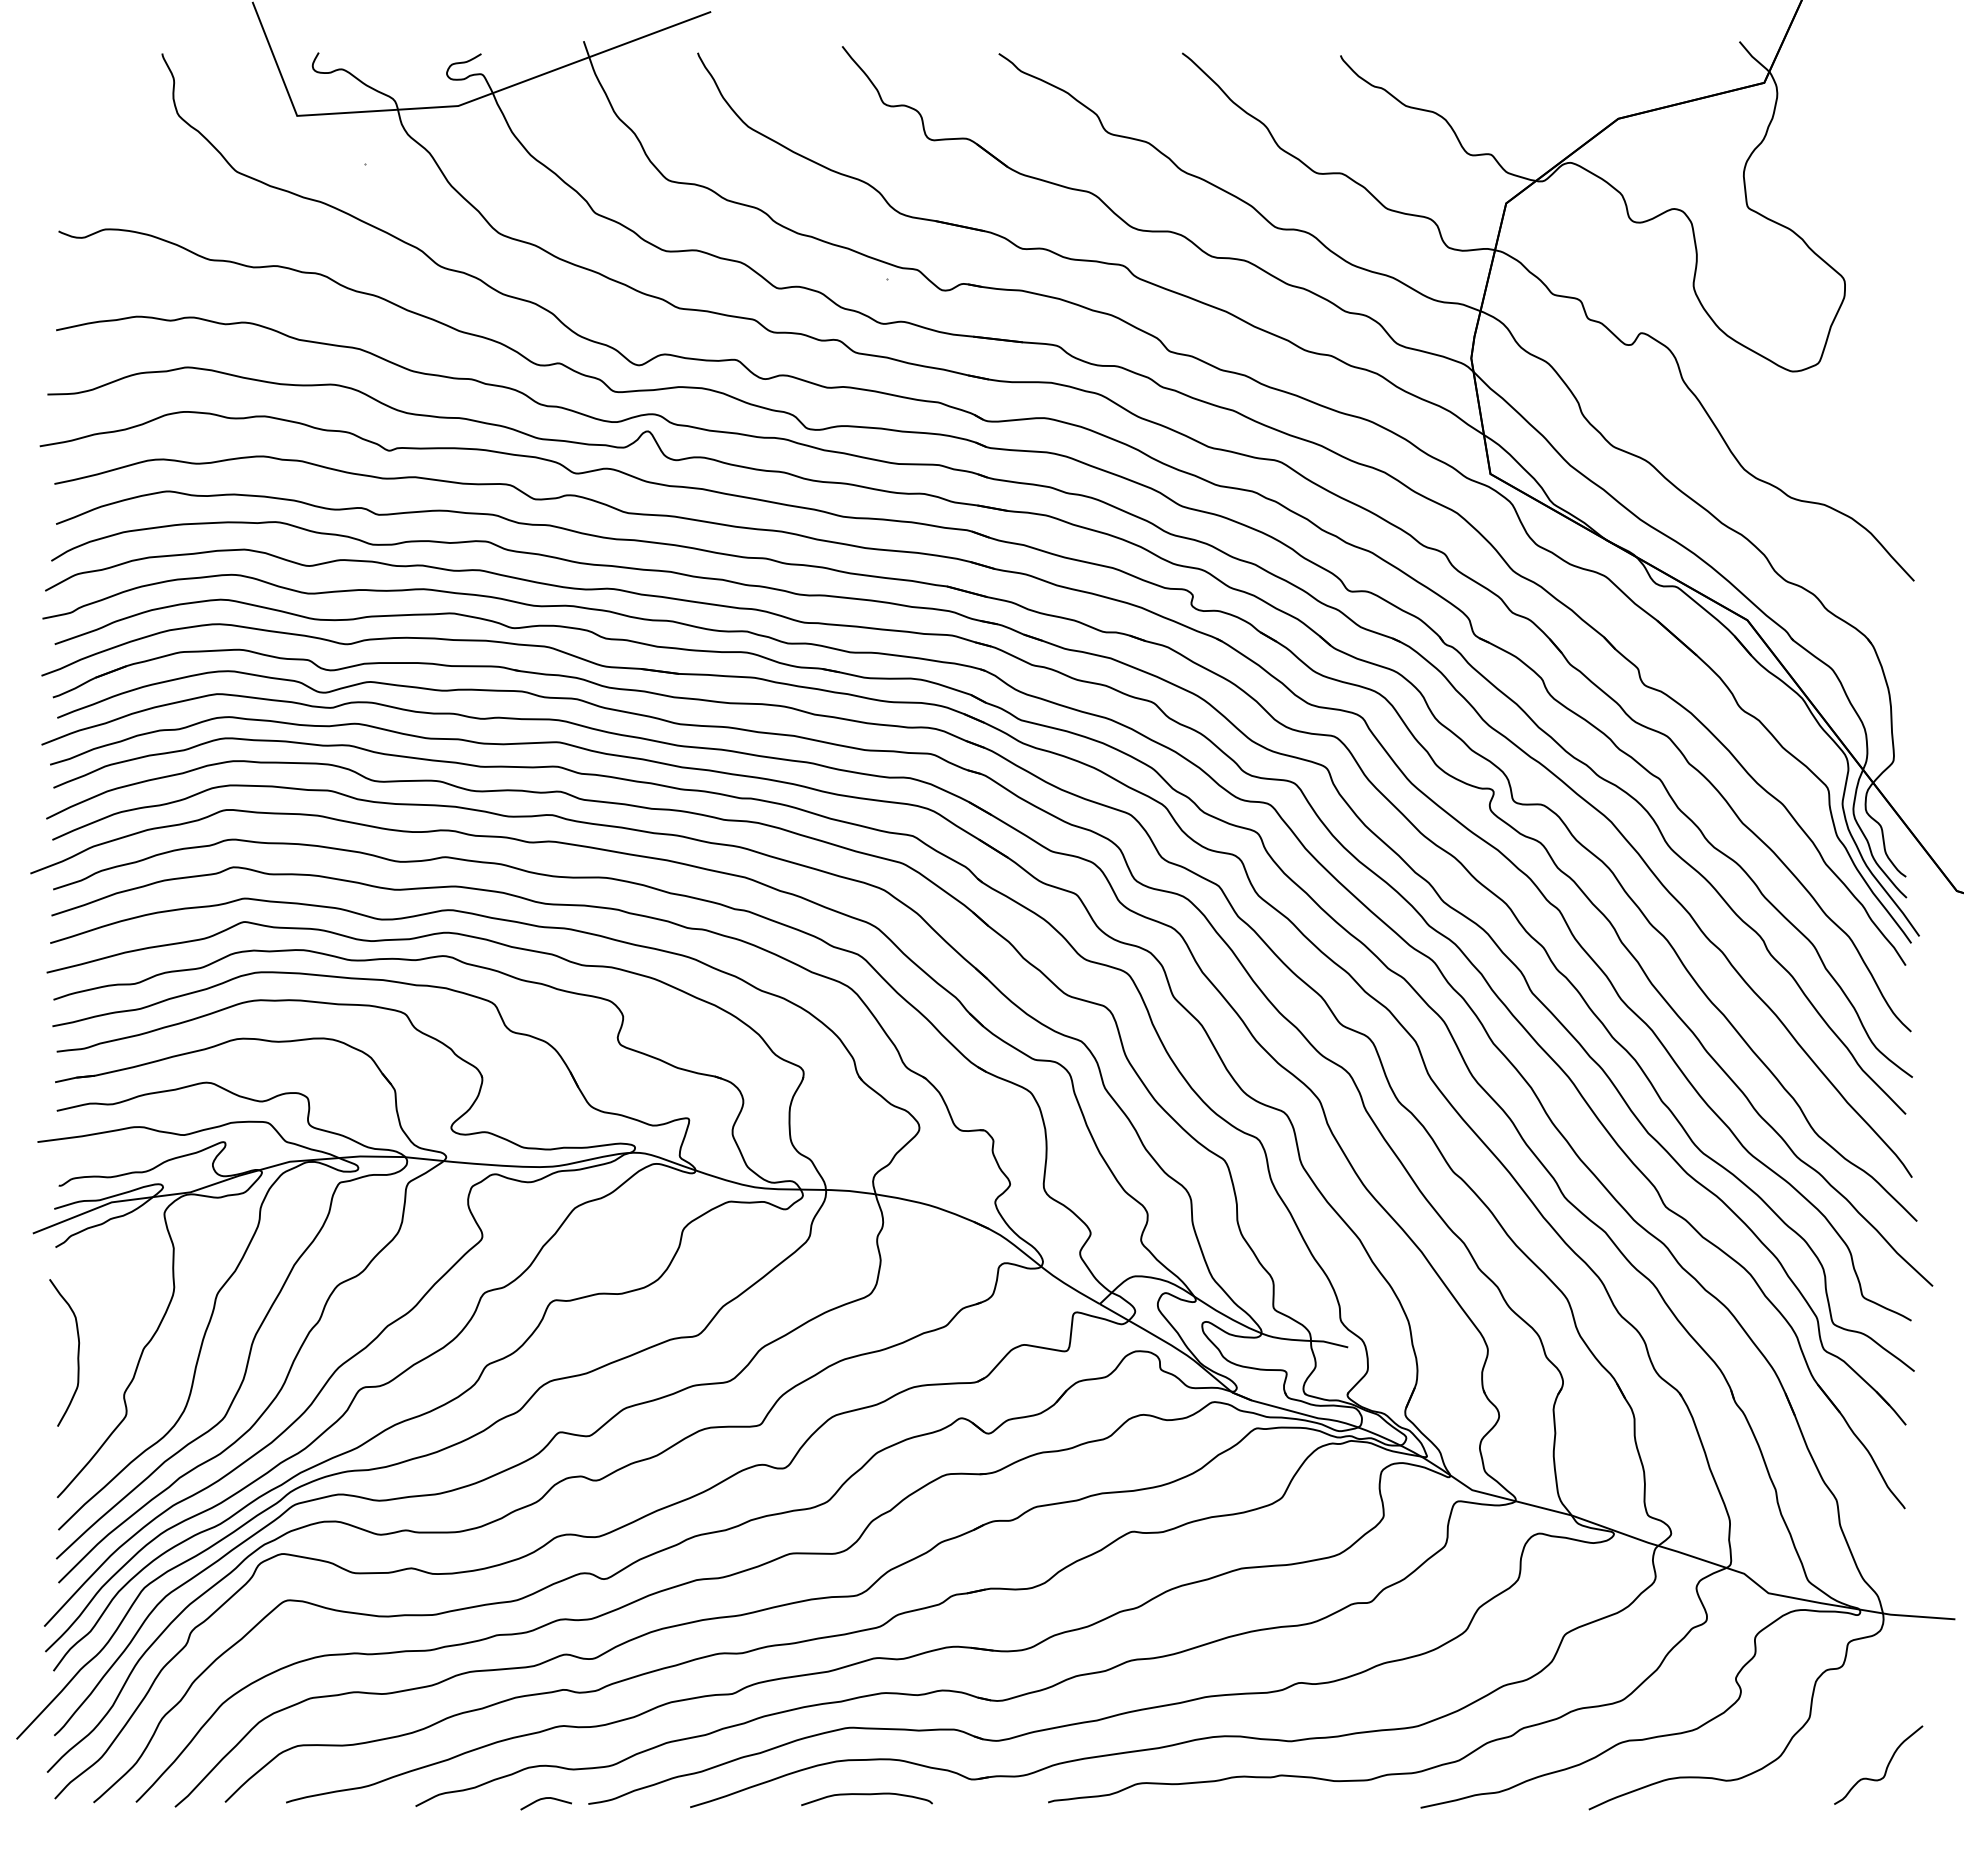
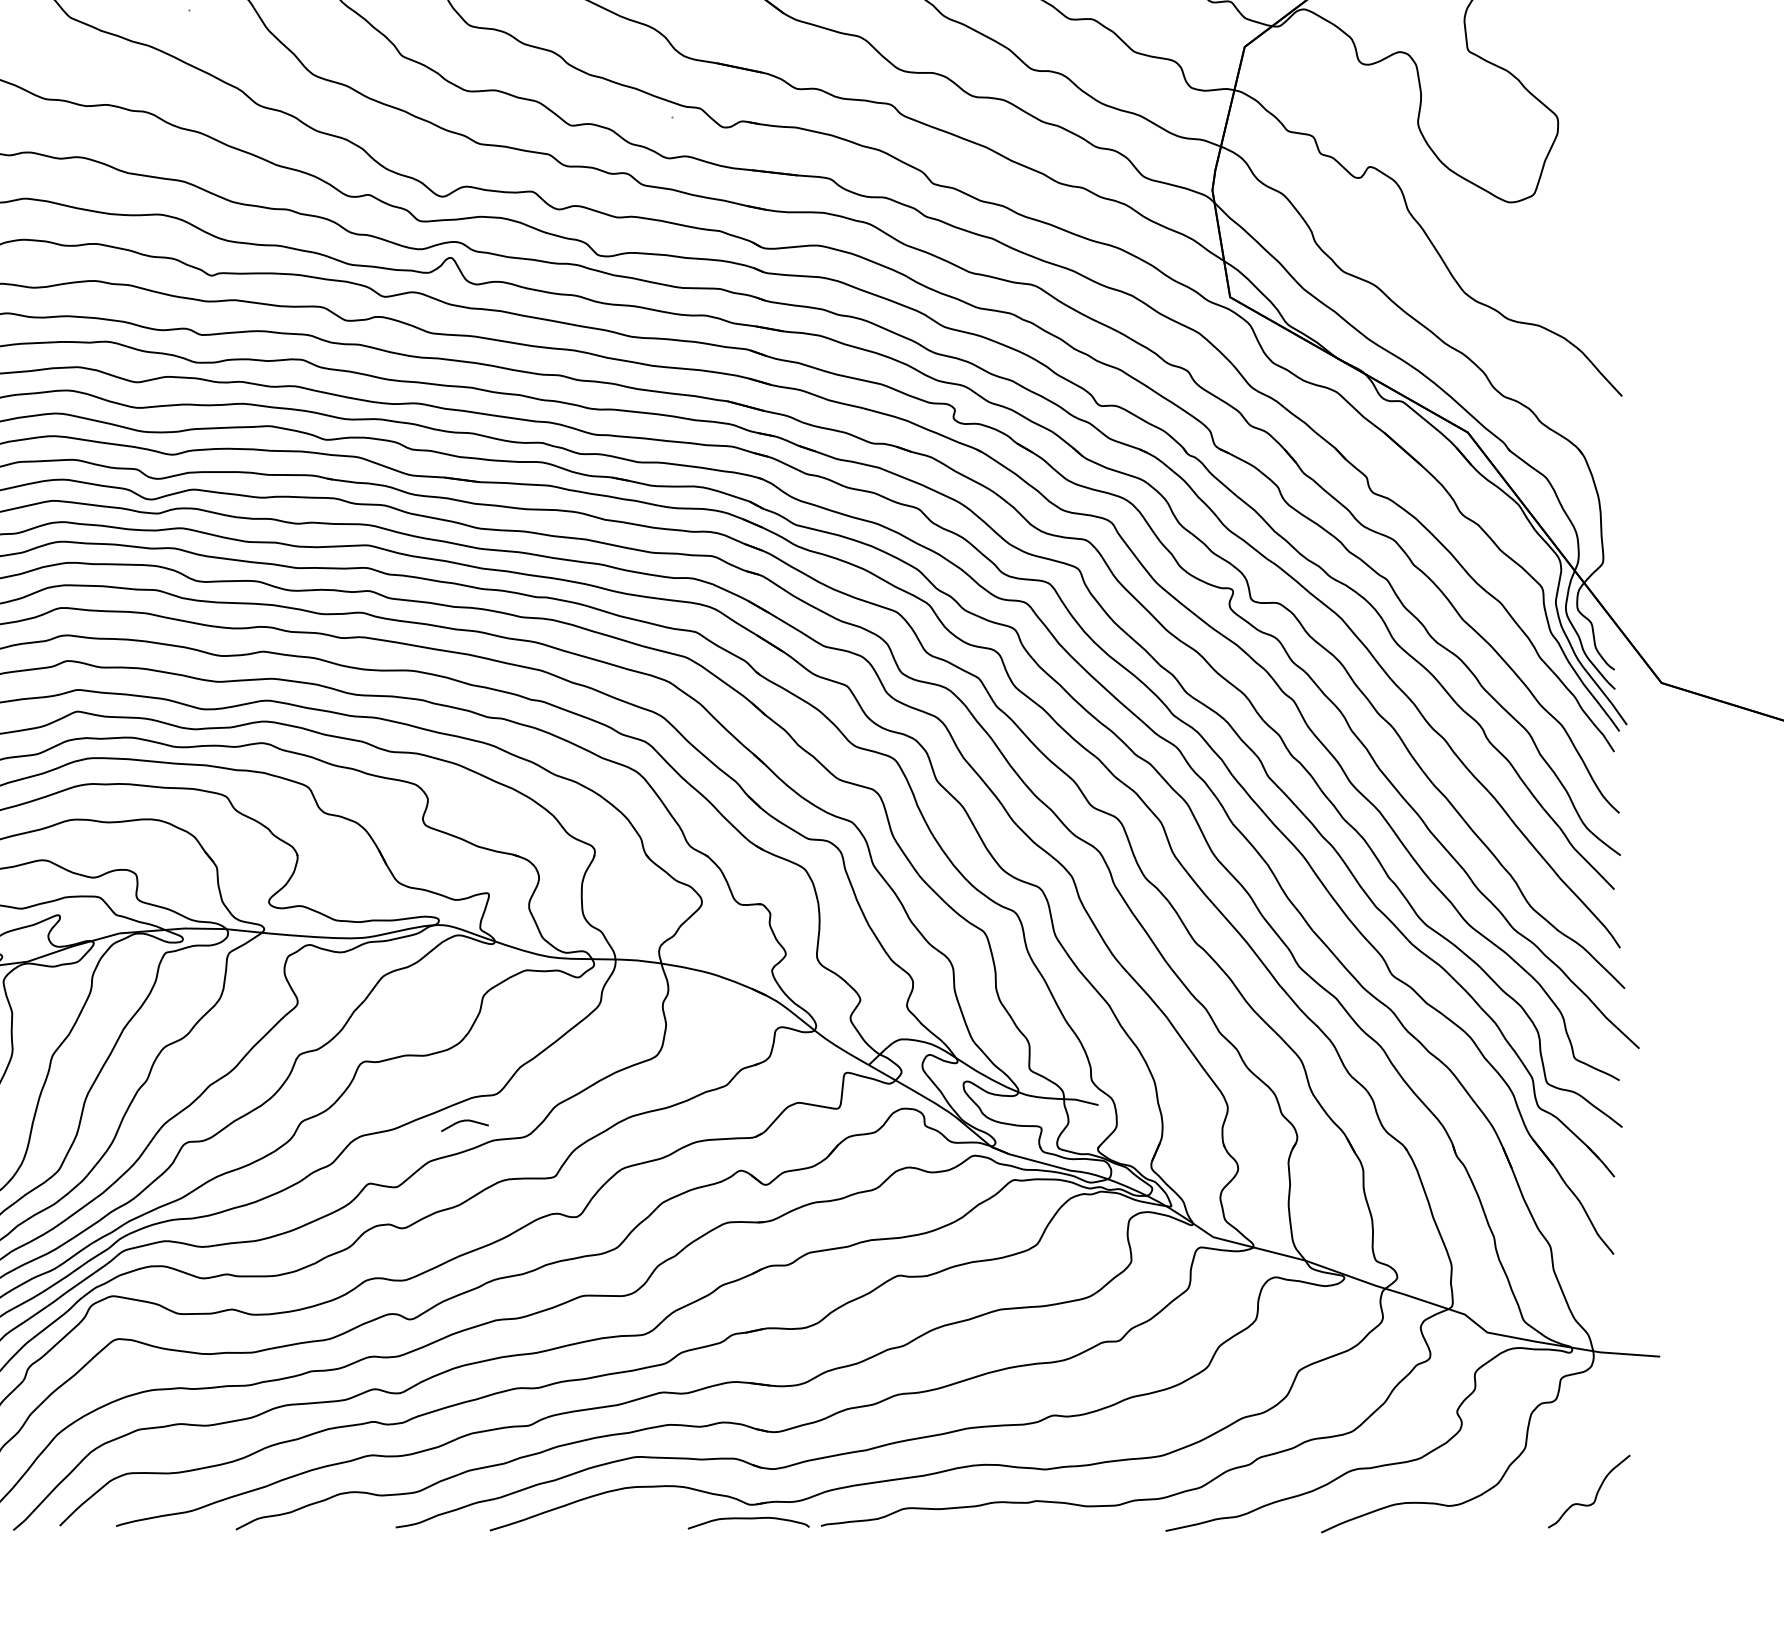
curve: (866, 1795) -> (748, 1519), moved
curve: (545, 1799) -> (464, 1121), moved

